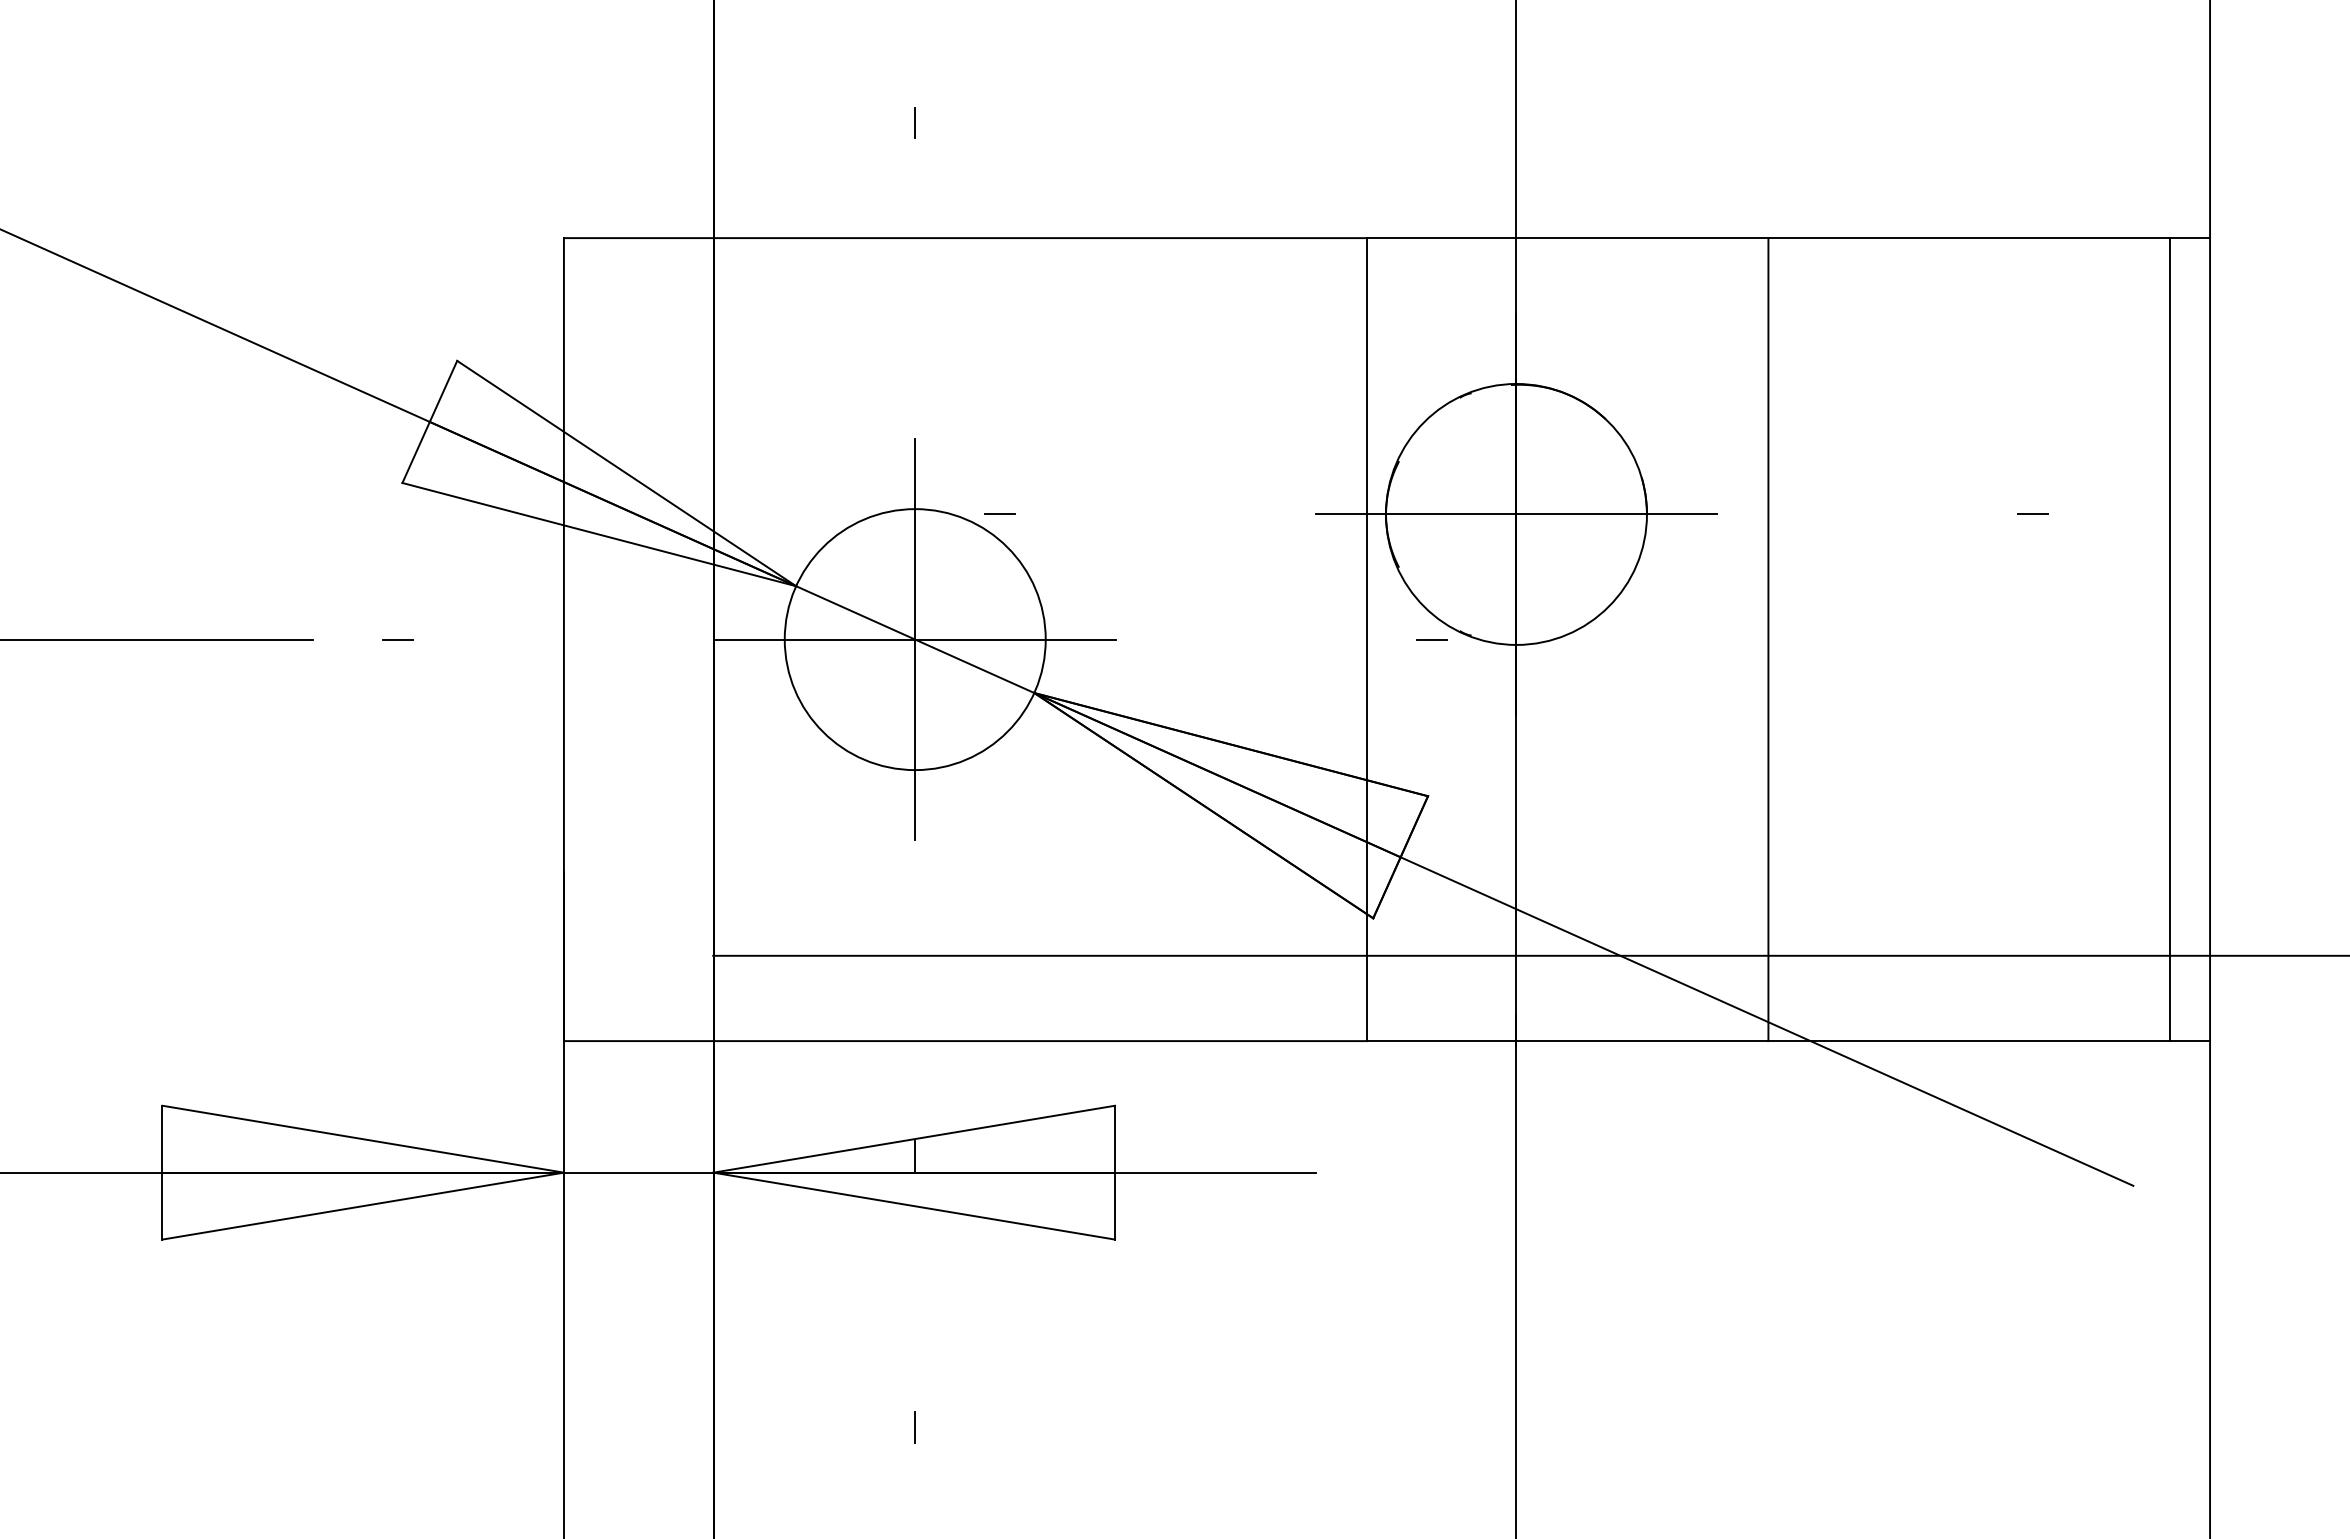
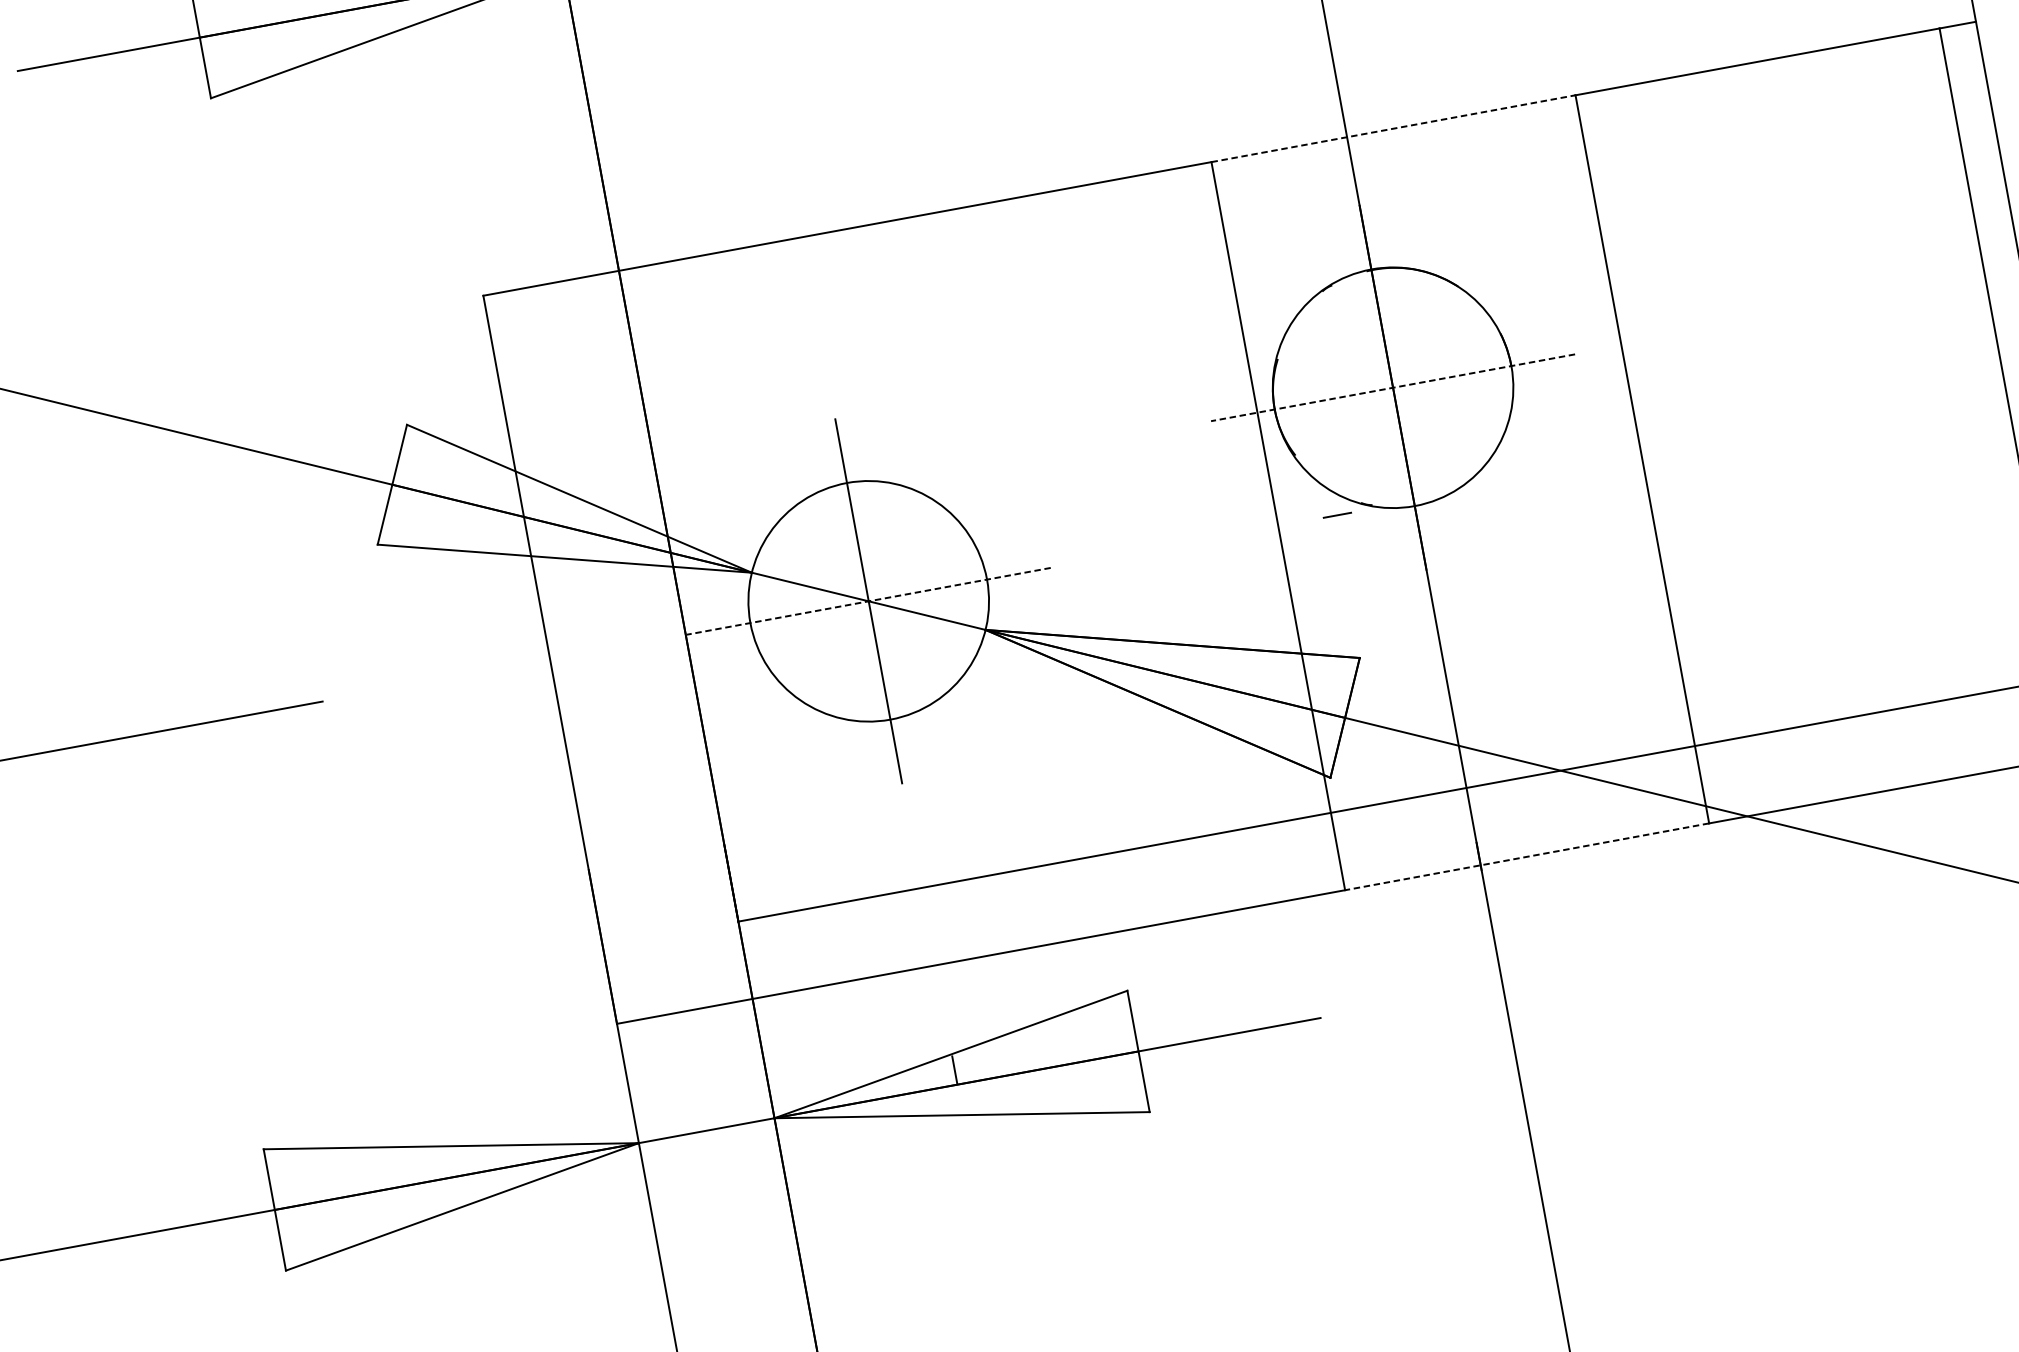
line: (914, 122) -> (781, 132), removed
line: (1567, 238) -> (1393, 129), solid -> dashed
line: (2032, 513) -> (1860, 301), removed
line: (999, 514) -> (924, 473), removed
line: (1516, 514) -> (1393, 387), solid -> dashed
line: (398, 639) -> (400, 687), removed
line: (915, 639) -> (868, 601), solid -> dashed
line: (1567, 1041) -> (1527, 857), solid -> dashed
line: (915, 1427) -> (1000, 1315), removed

